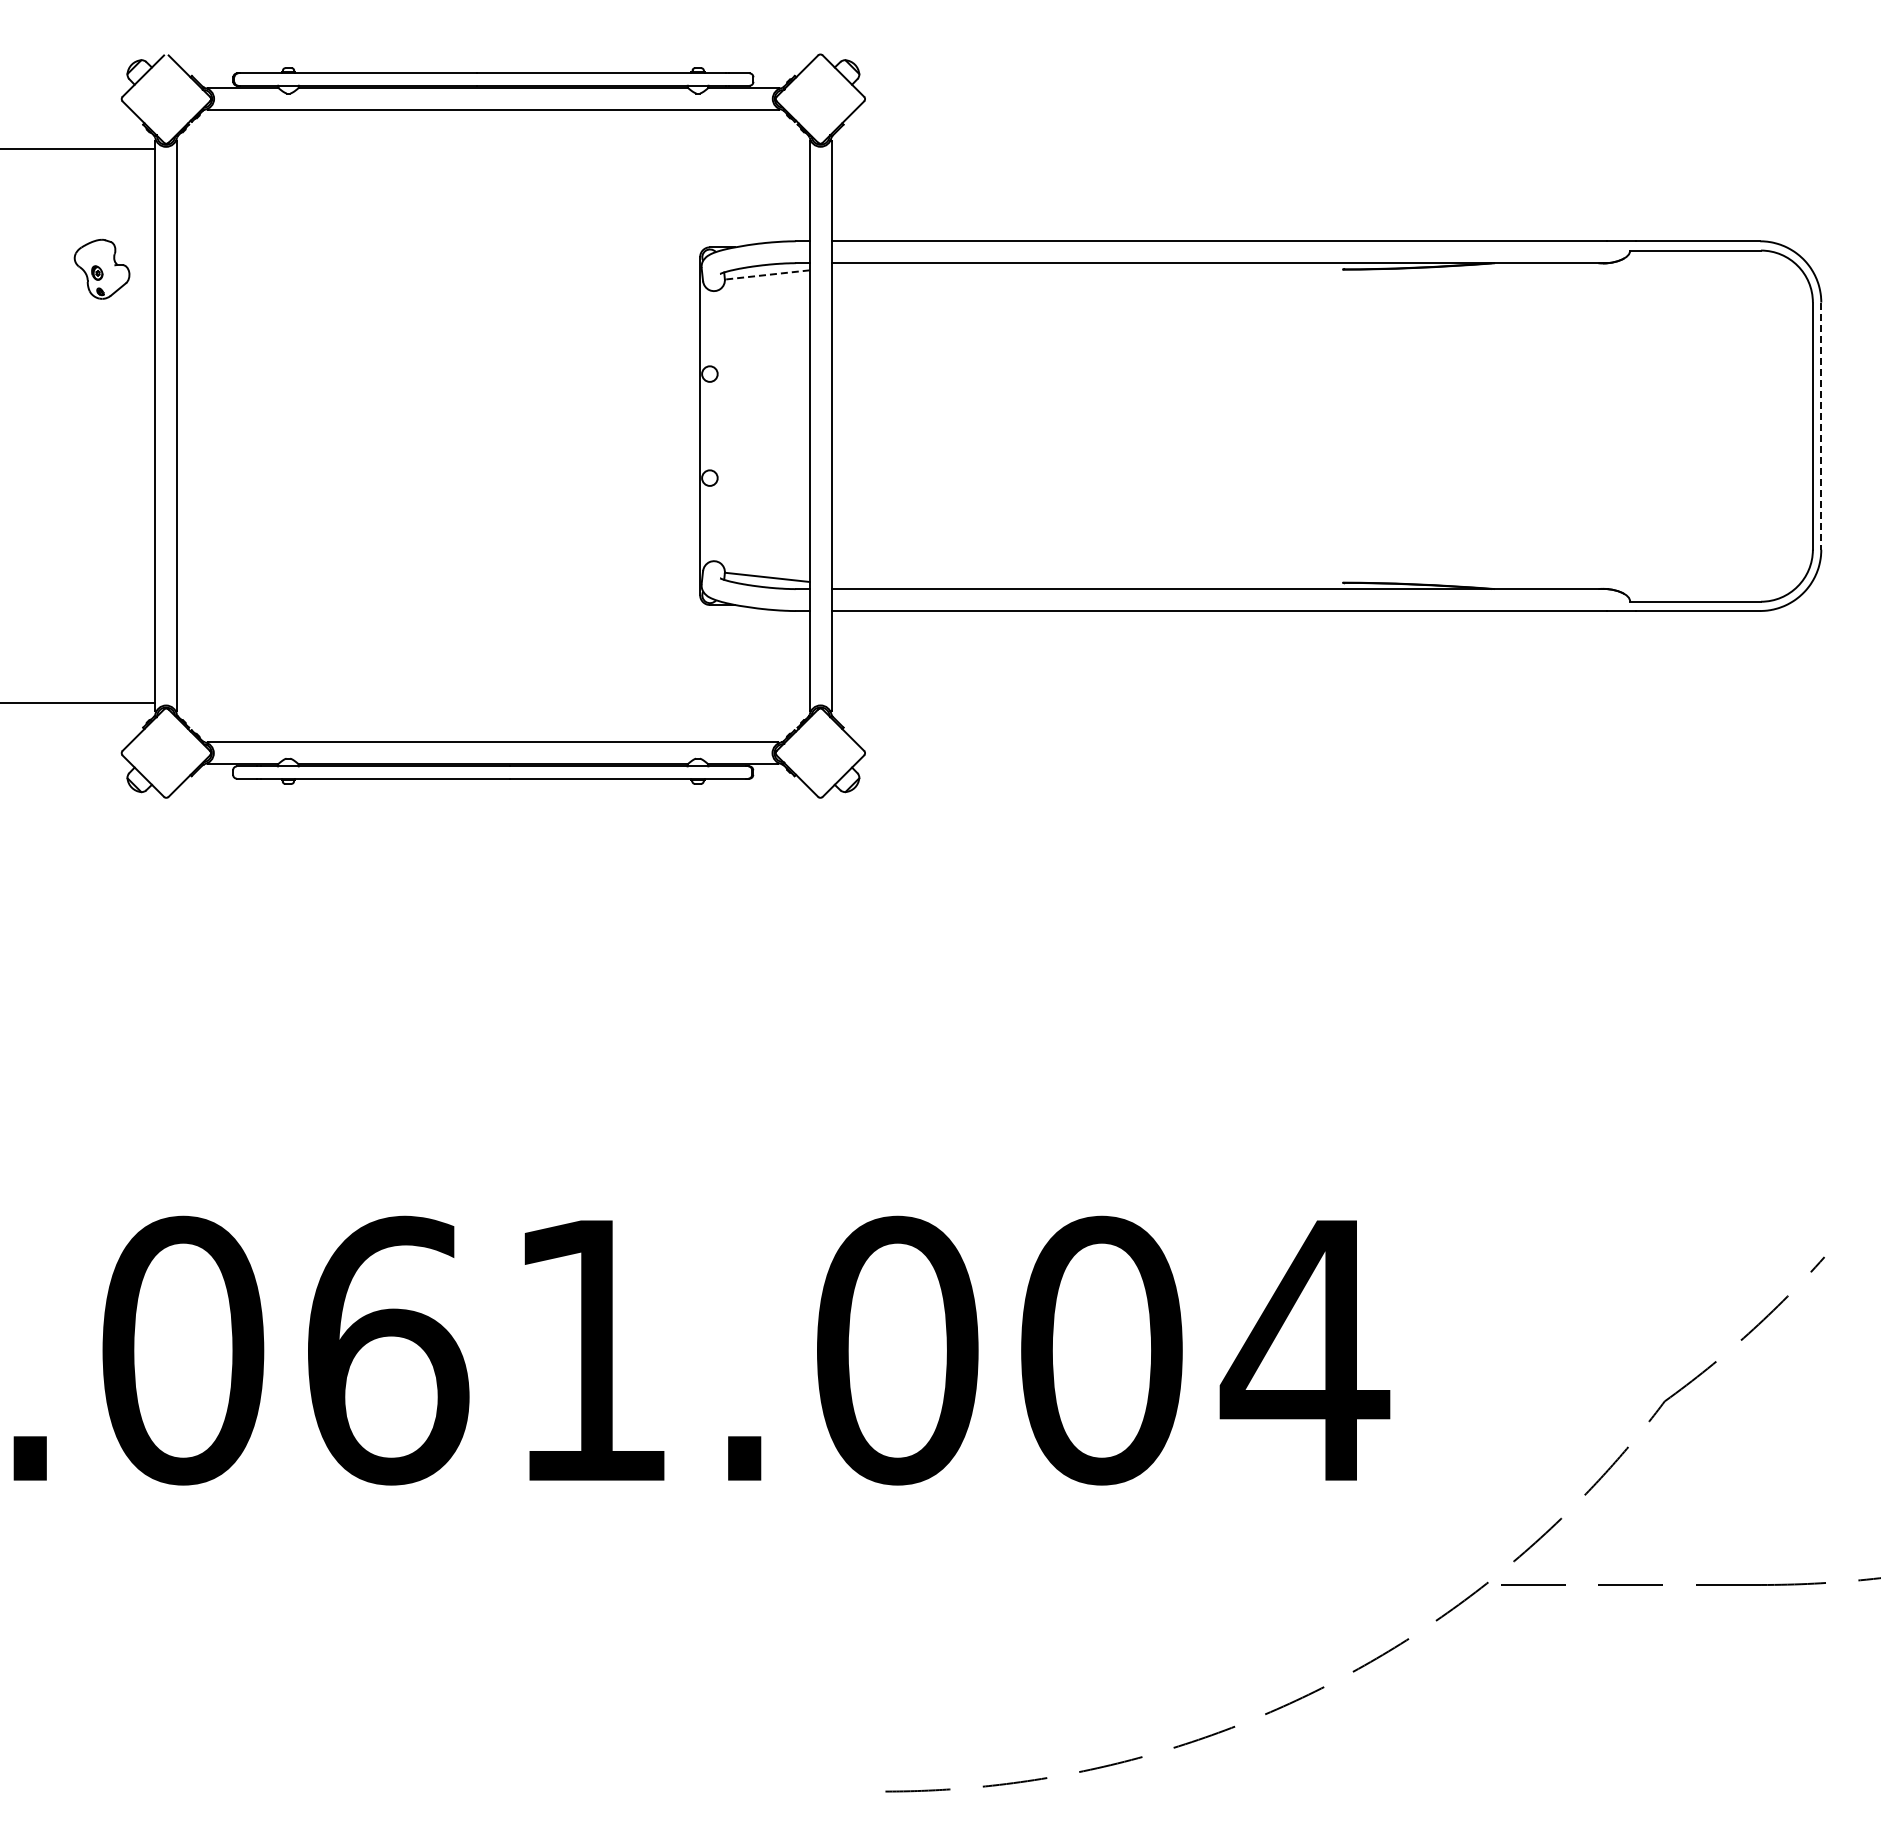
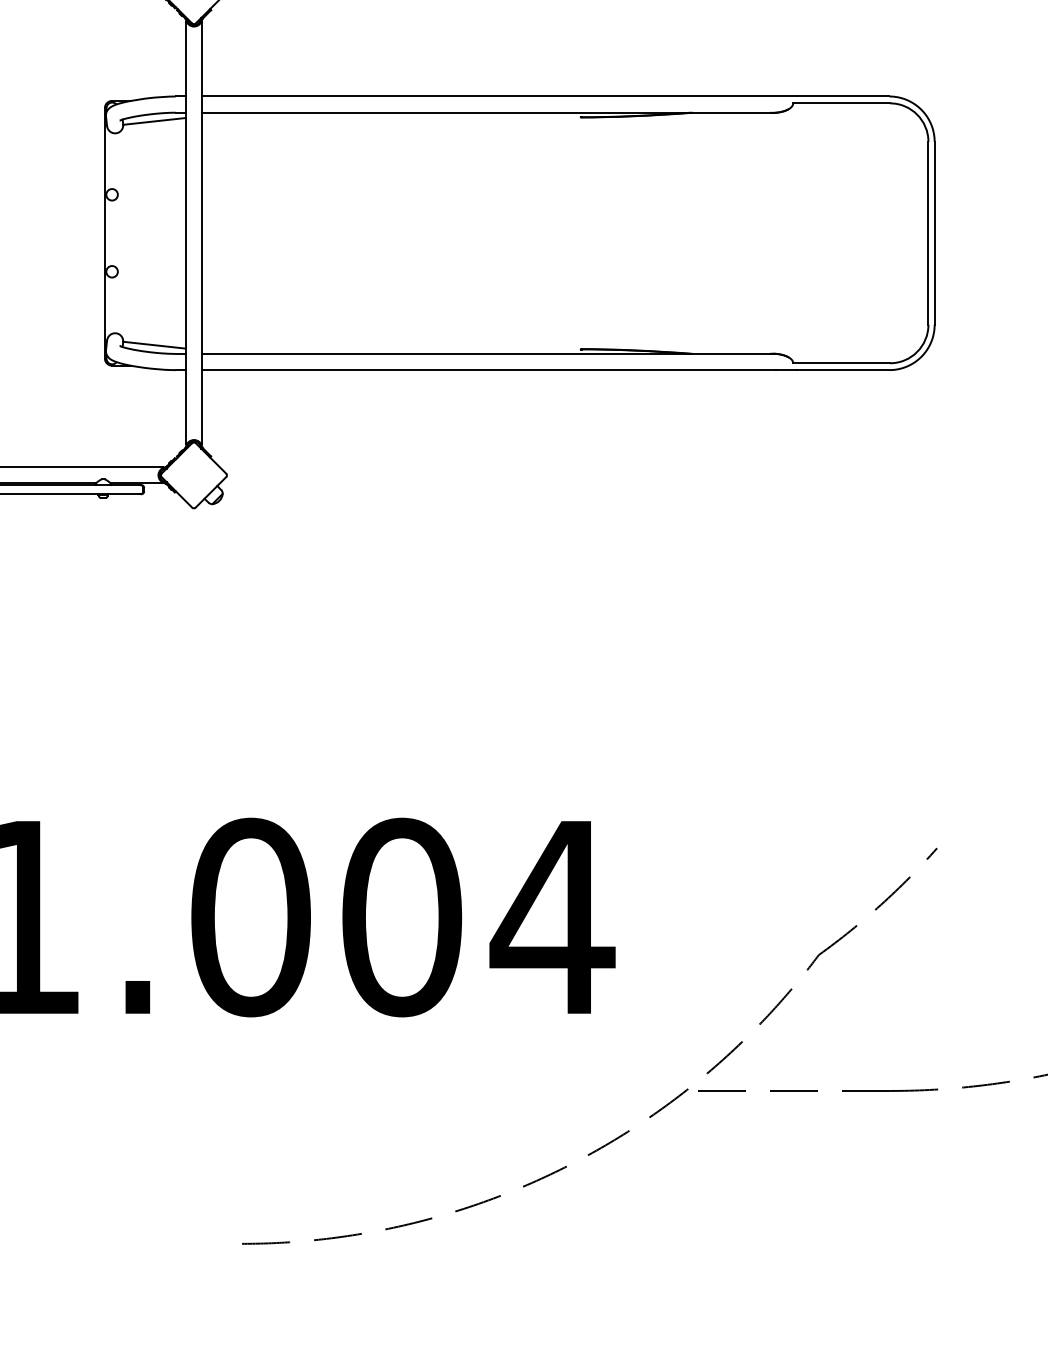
line: (767, 274) -> (154, 121), dashed -> solid
line: (1821, 426) -> (934, 233), dashed -> solid

